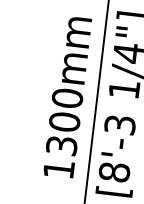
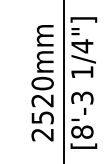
text: (61, 145) -> (42, 117), 1300mm -> 2520mm

